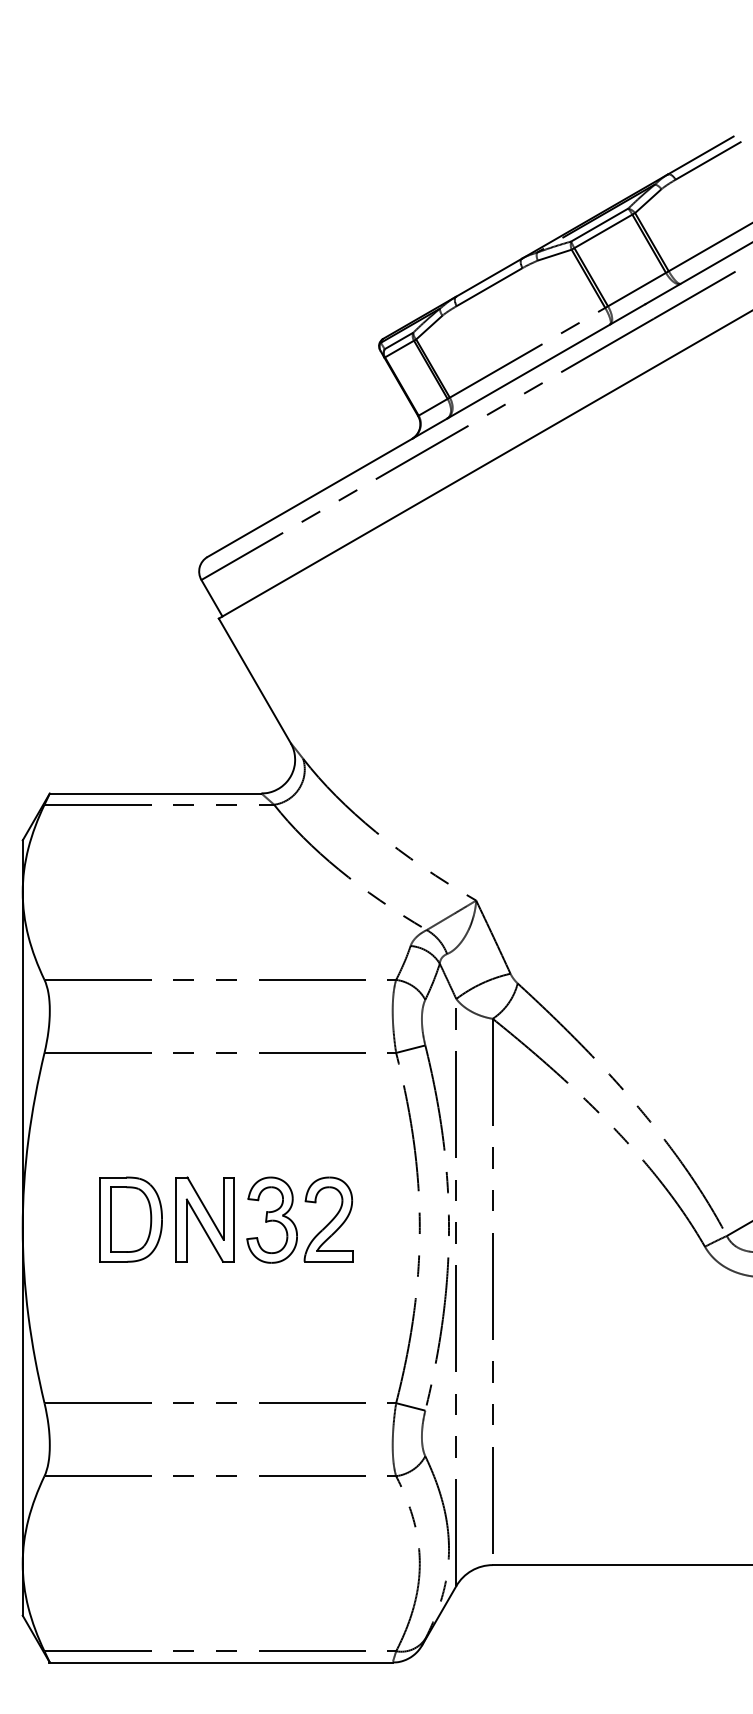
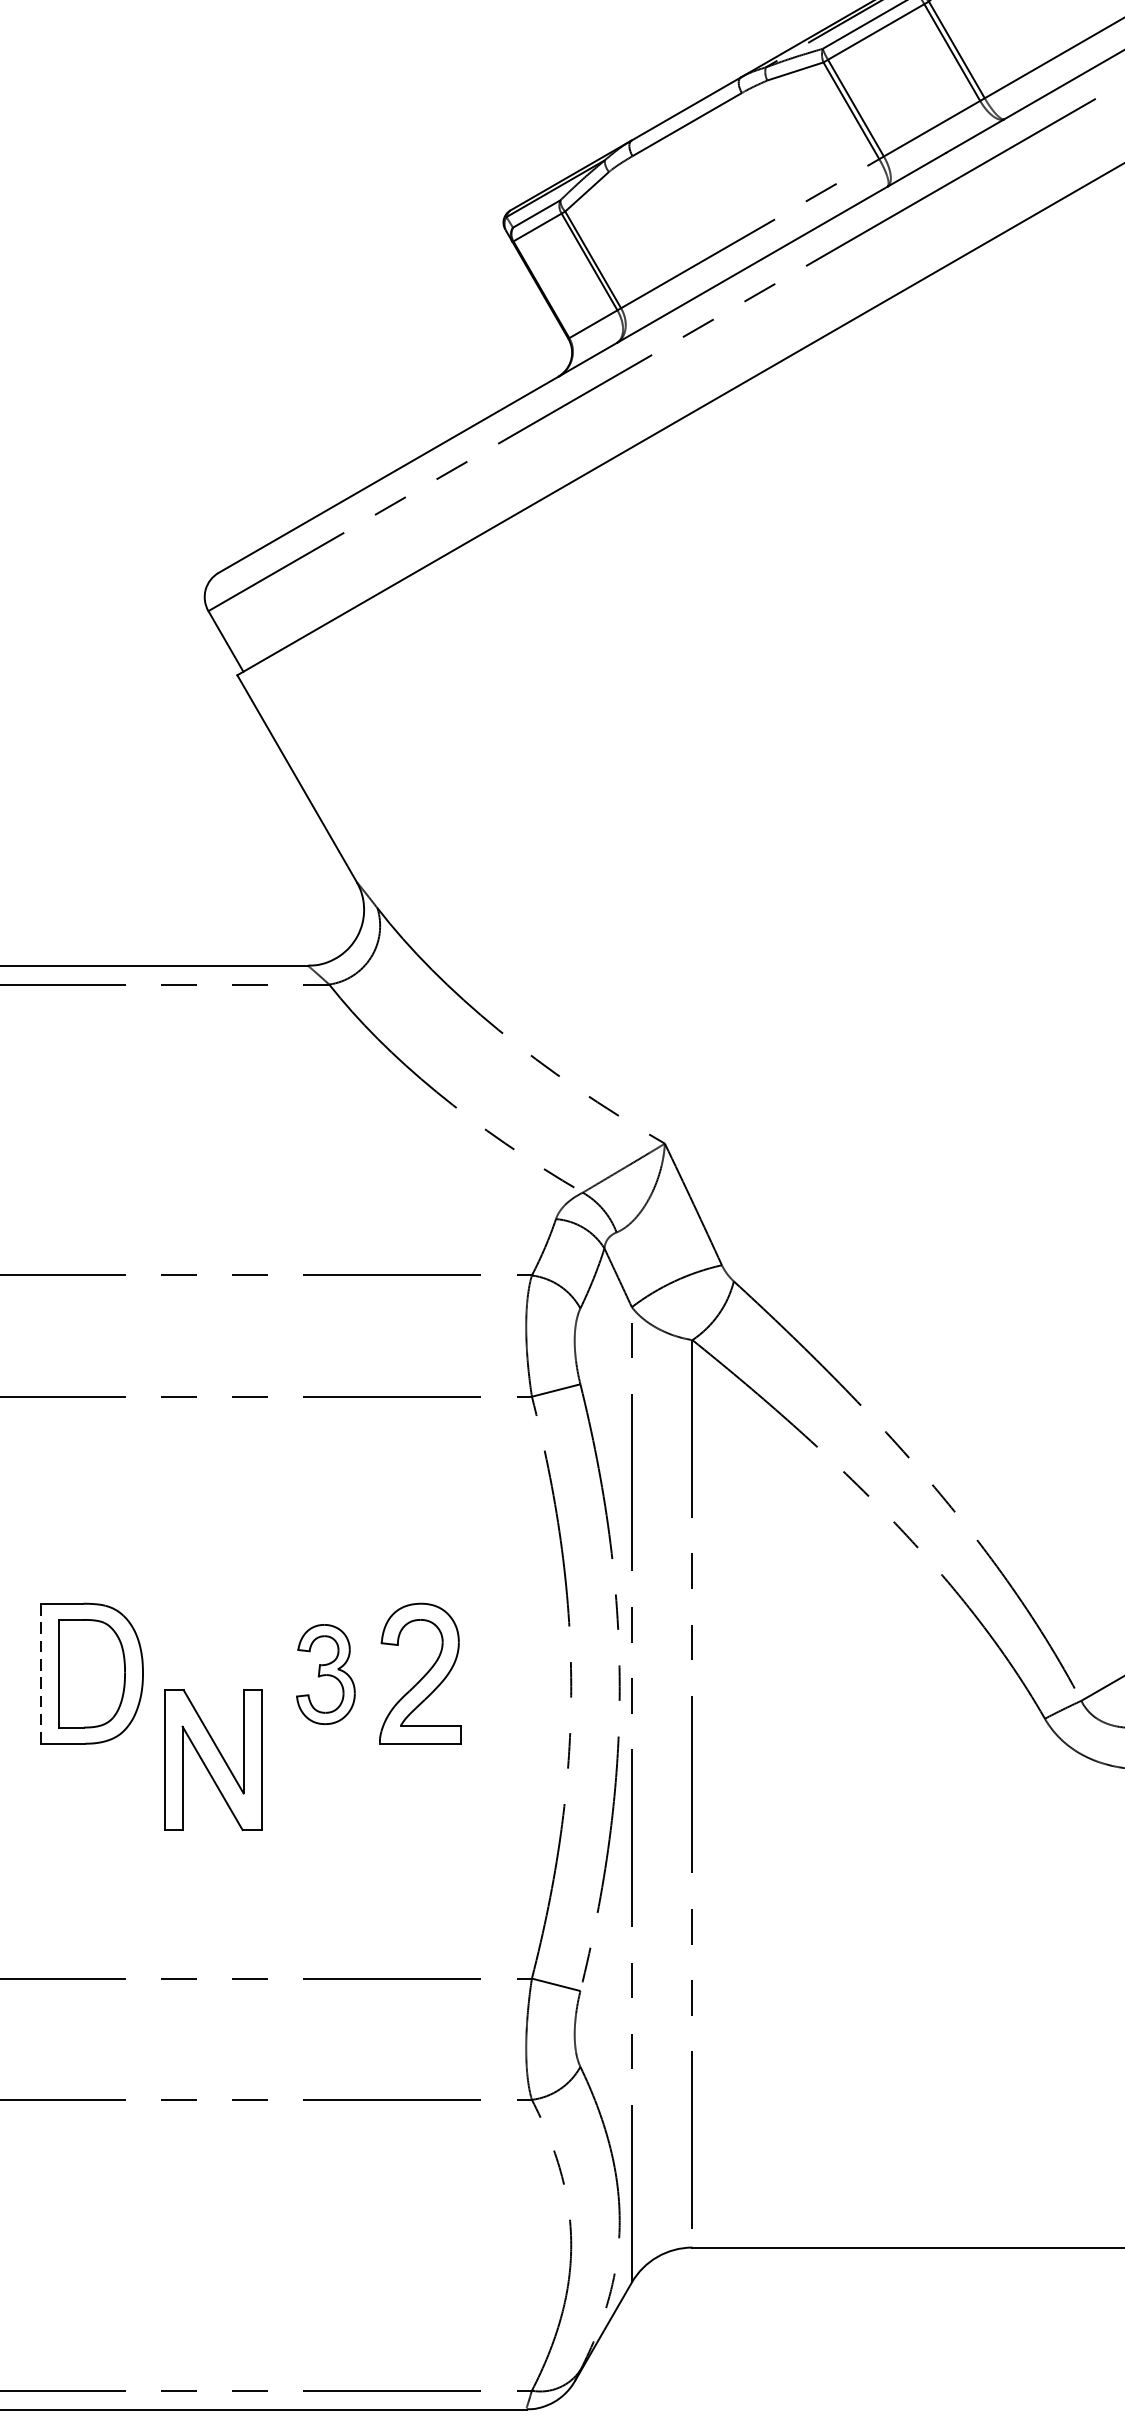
line: (100, 1219) -> (40, 1673), solid -> dashed
part: (204, 1219) -> (211, 1759), moved
part: (271, 1219) -> (324, 1673), size x0.7

